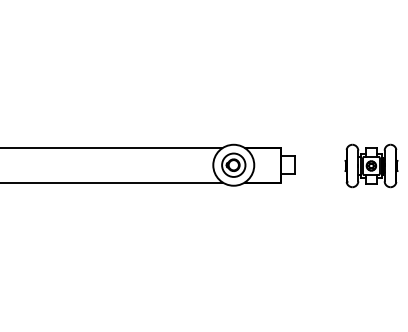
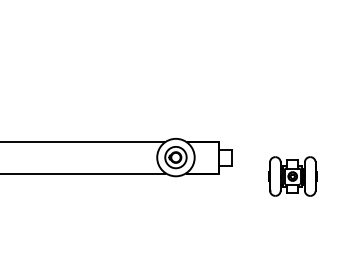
part: (371, 165) -> (292, 176), moved

